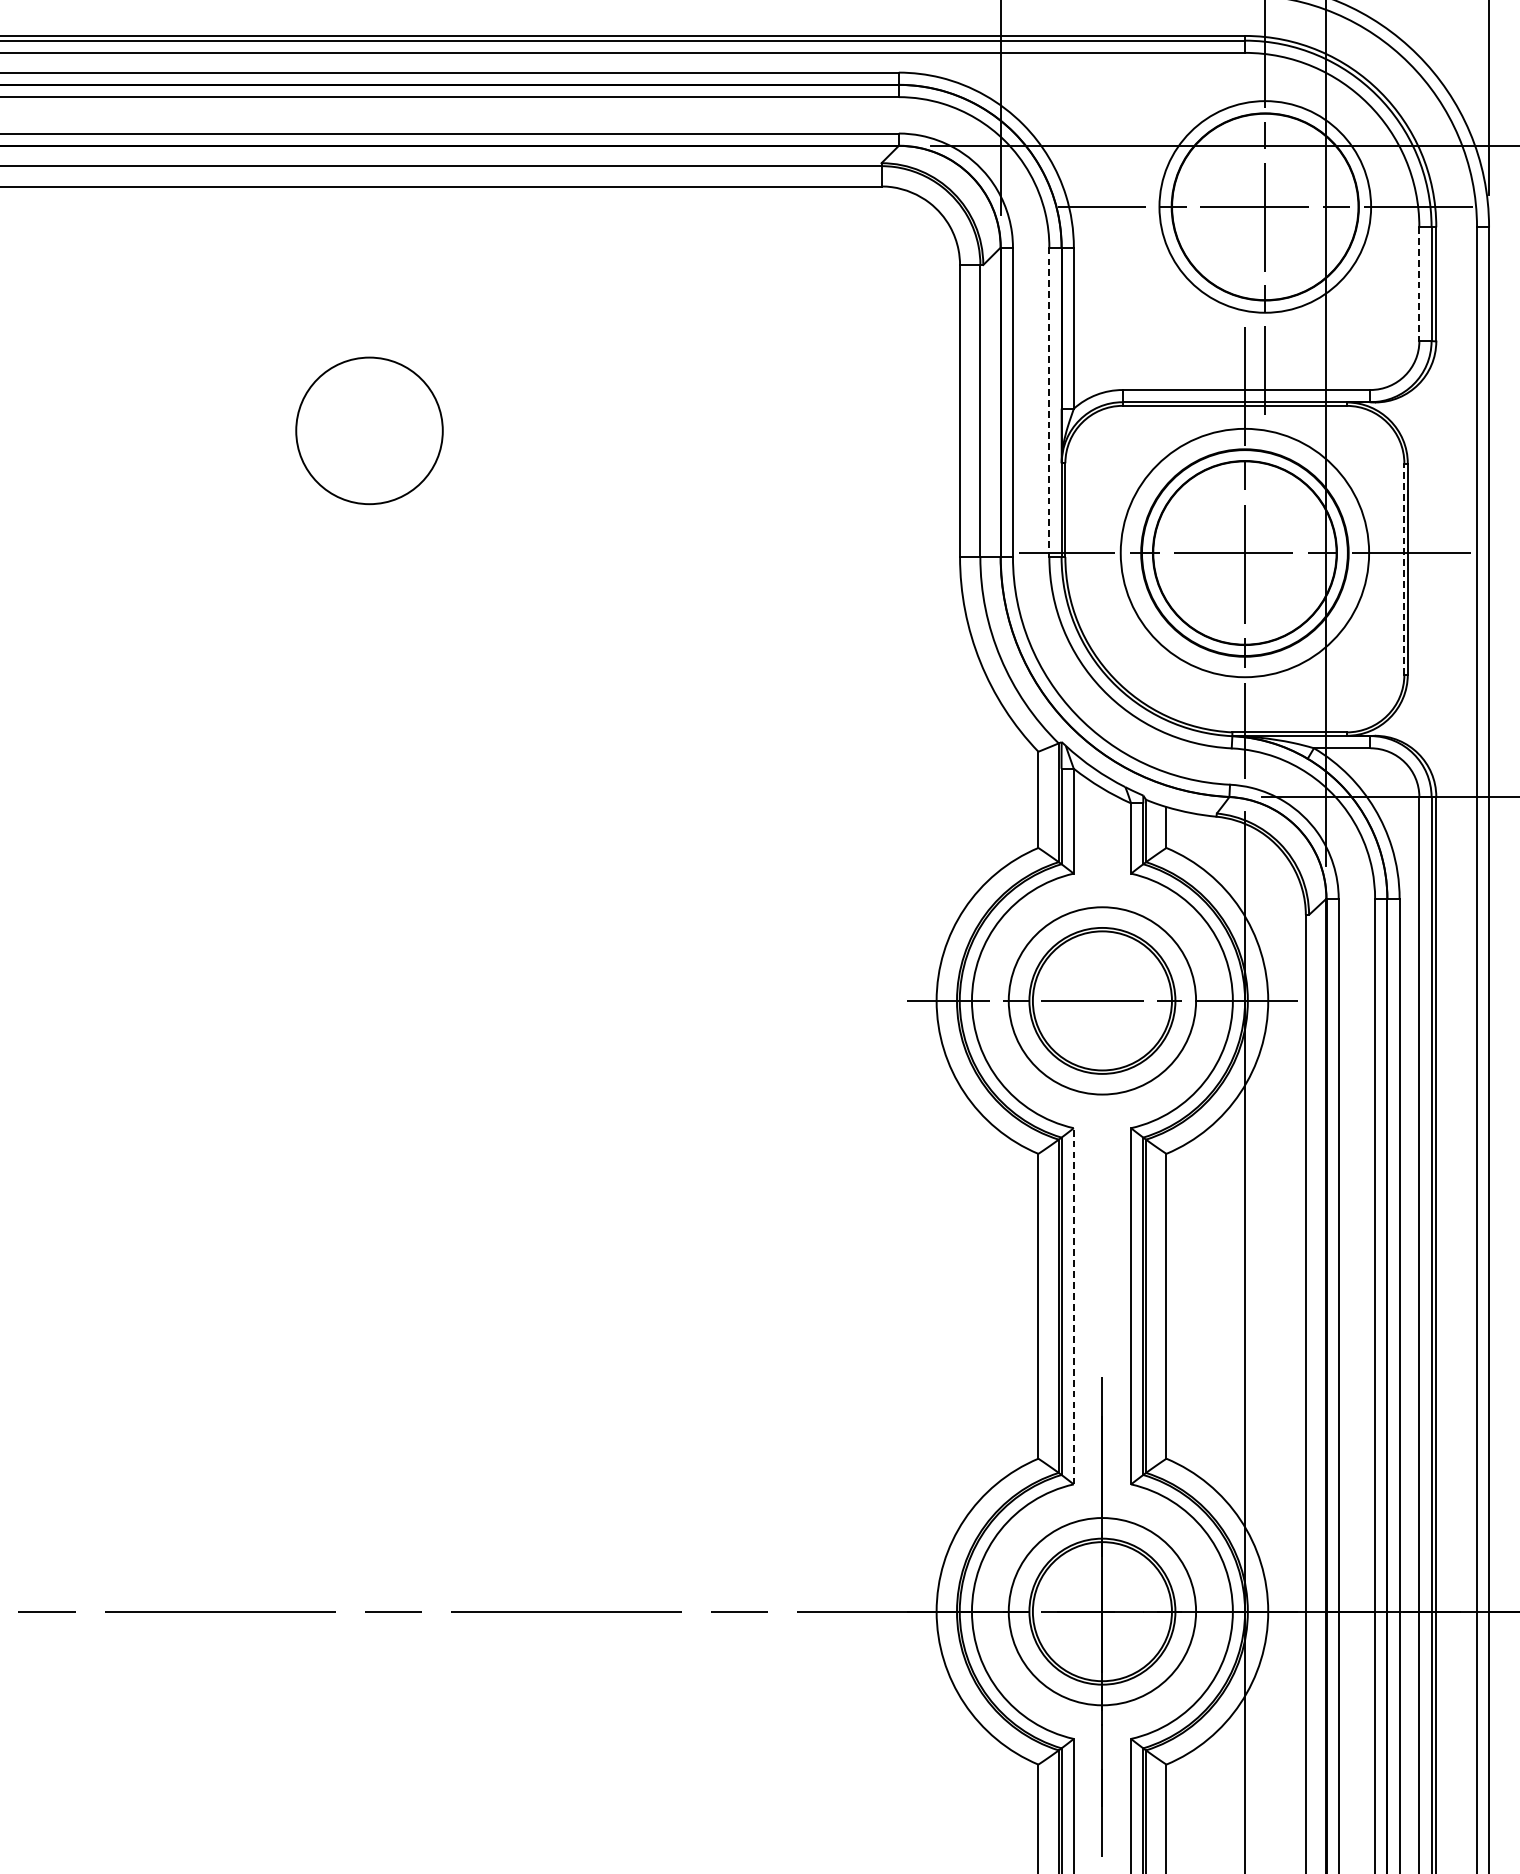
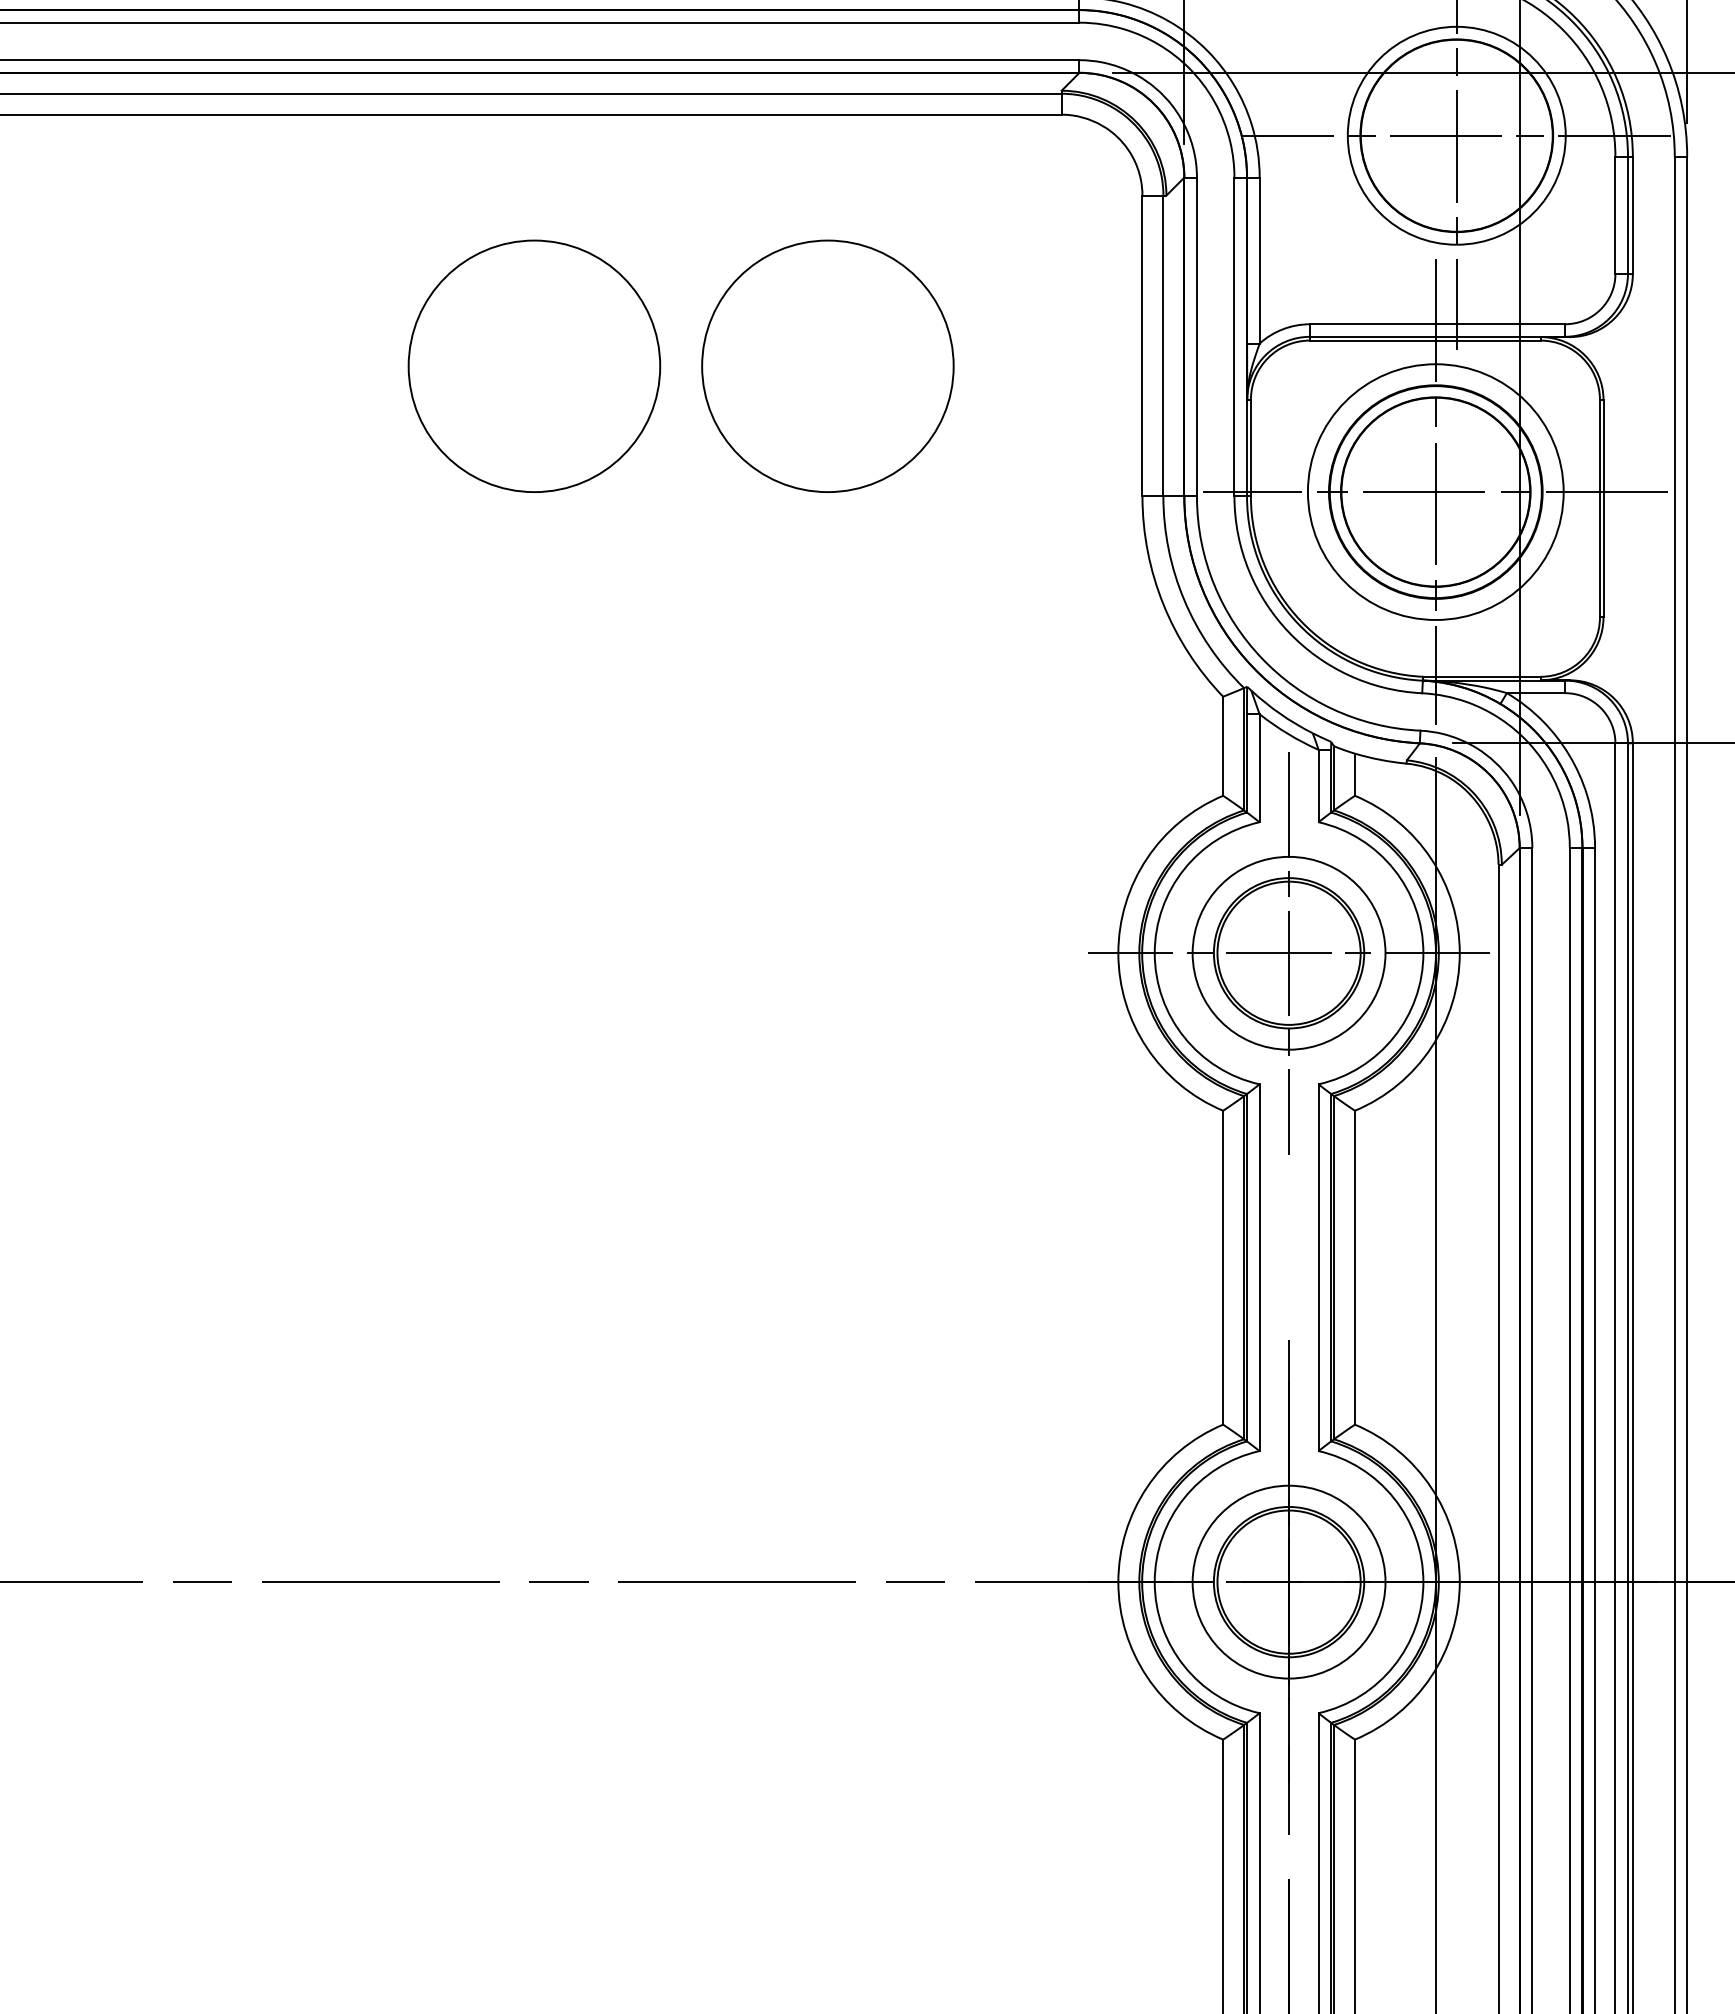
line: (1419, 284) -> (1615, 215), dashed -> solid
line: (1049, 402) -> (1234, 337), dashed -> solid
circle: (654, 430) -> (827, 365), added
circle: (369, 431) -> (534, 366), size x1.67
line: (1403, 568) -> (1599, 508), dashed -> solid
line: (1102, 1001) -> (1289, 953), added
line: (1073, 1306) -> (1259, 1267), dashed -> solid

